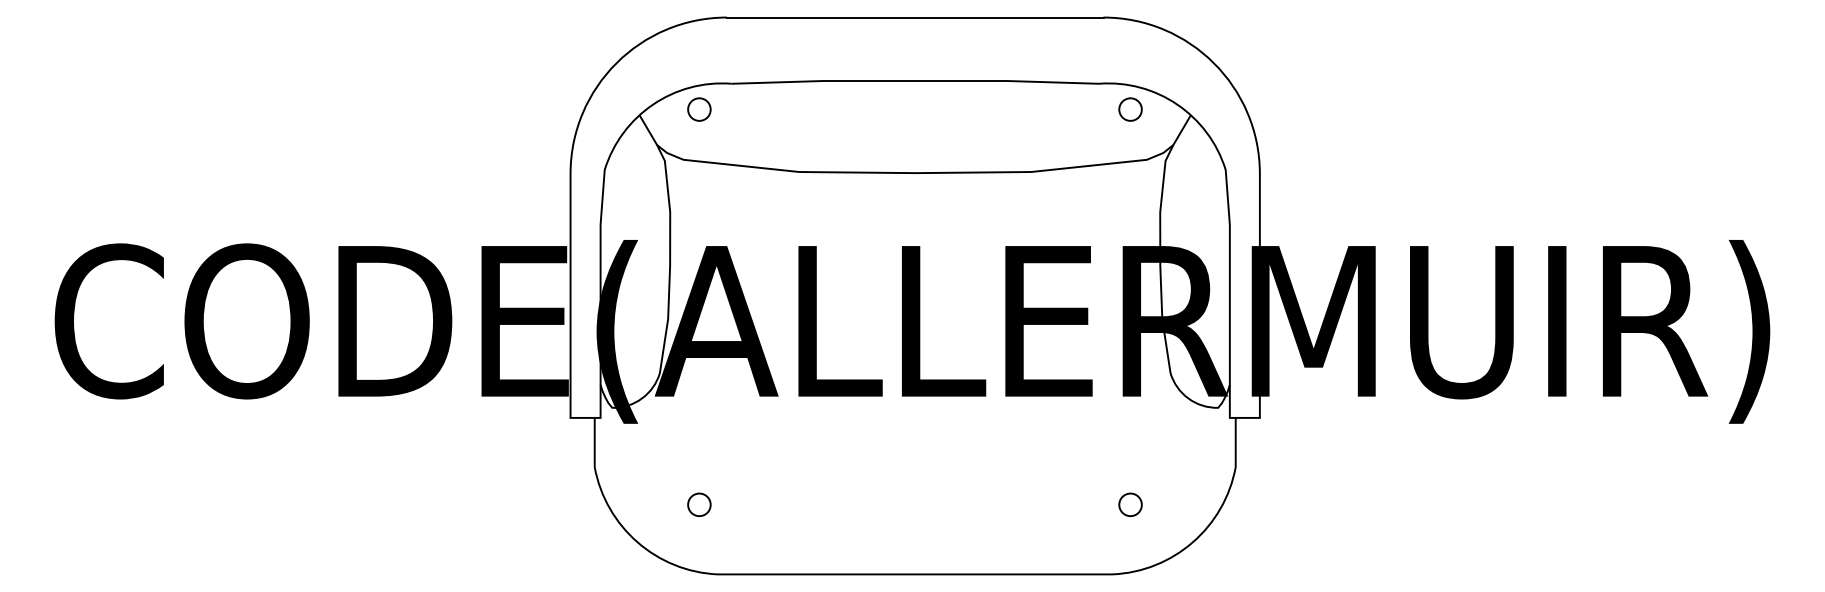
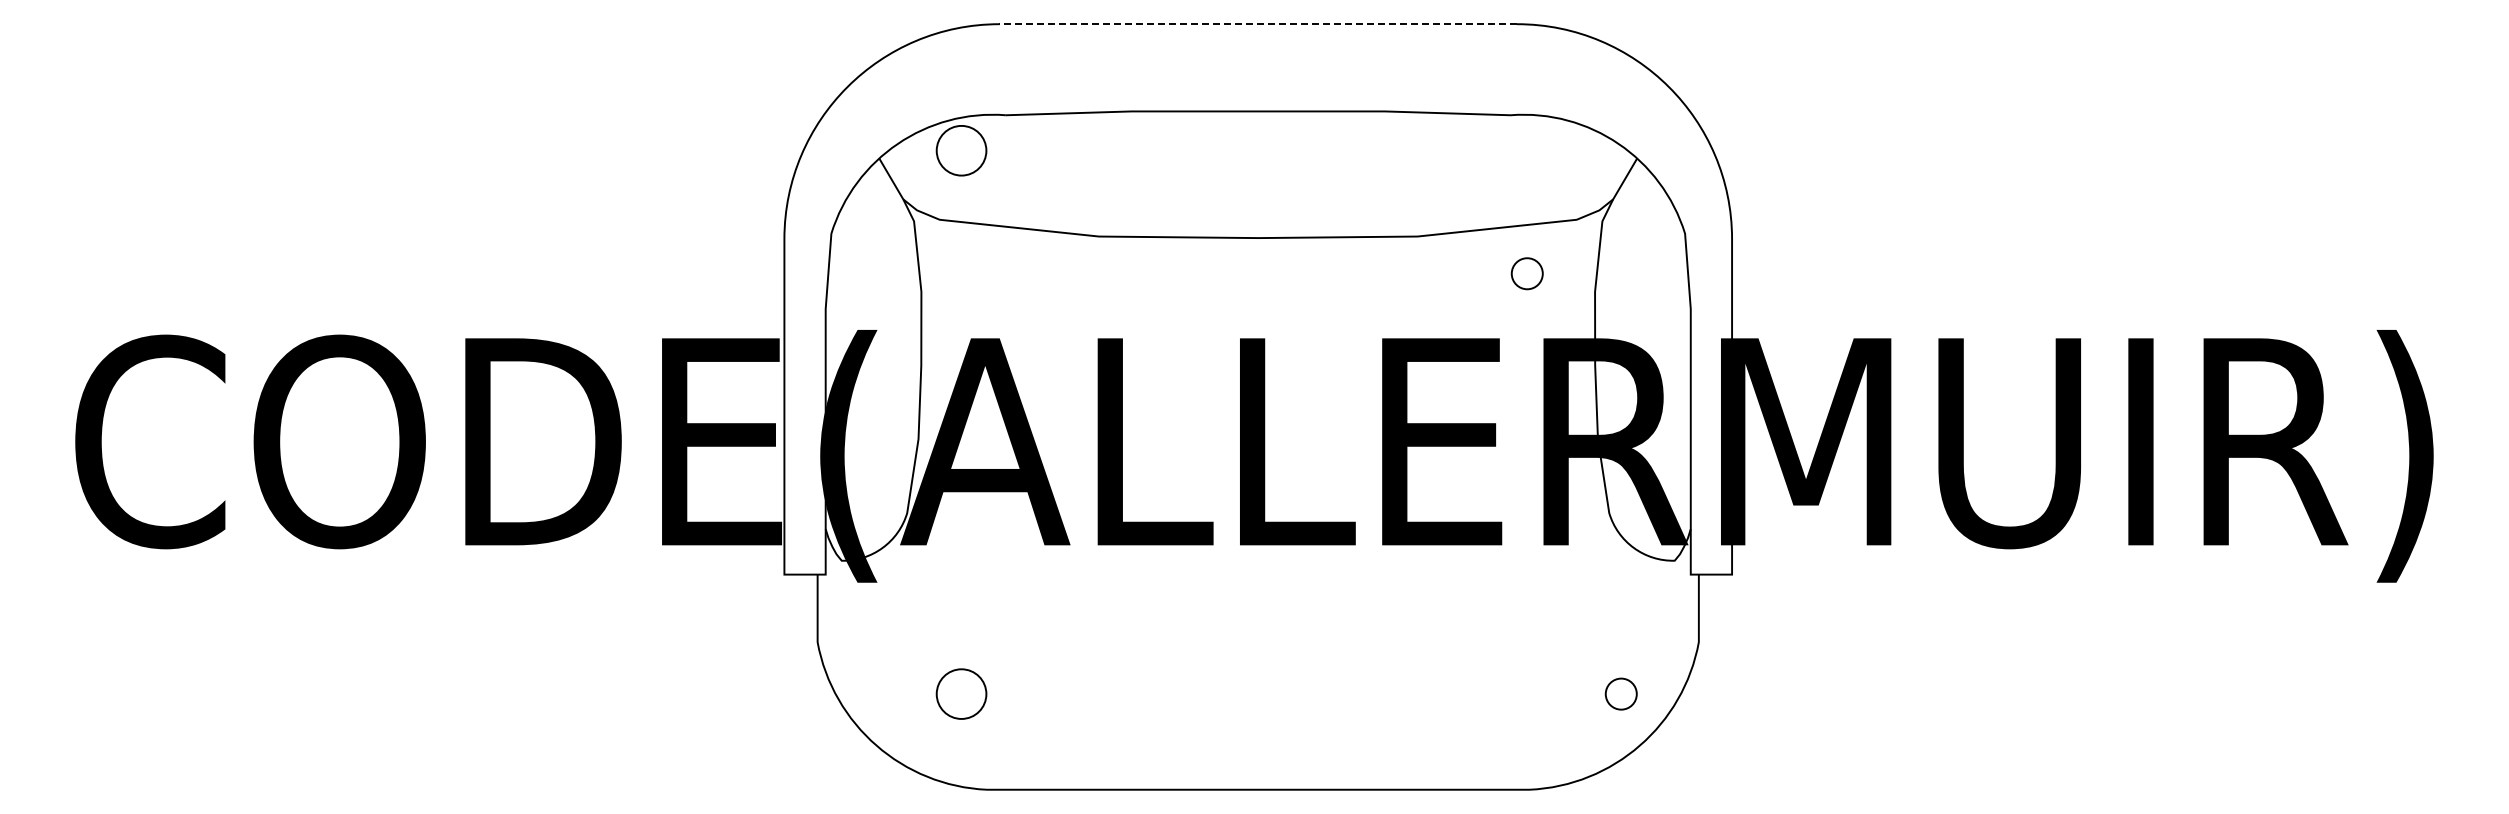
line: (914, 17) -> (1257, 24), solid -> dashed
circle: (699, 109) -> (961, 150), size x1.6
circle: (1129, 109) -> (1526, 273), moved
circle: (699, 504) -> (961, 693), size x1.6
circle: (1129, 504) -> (1620, 693), moved

